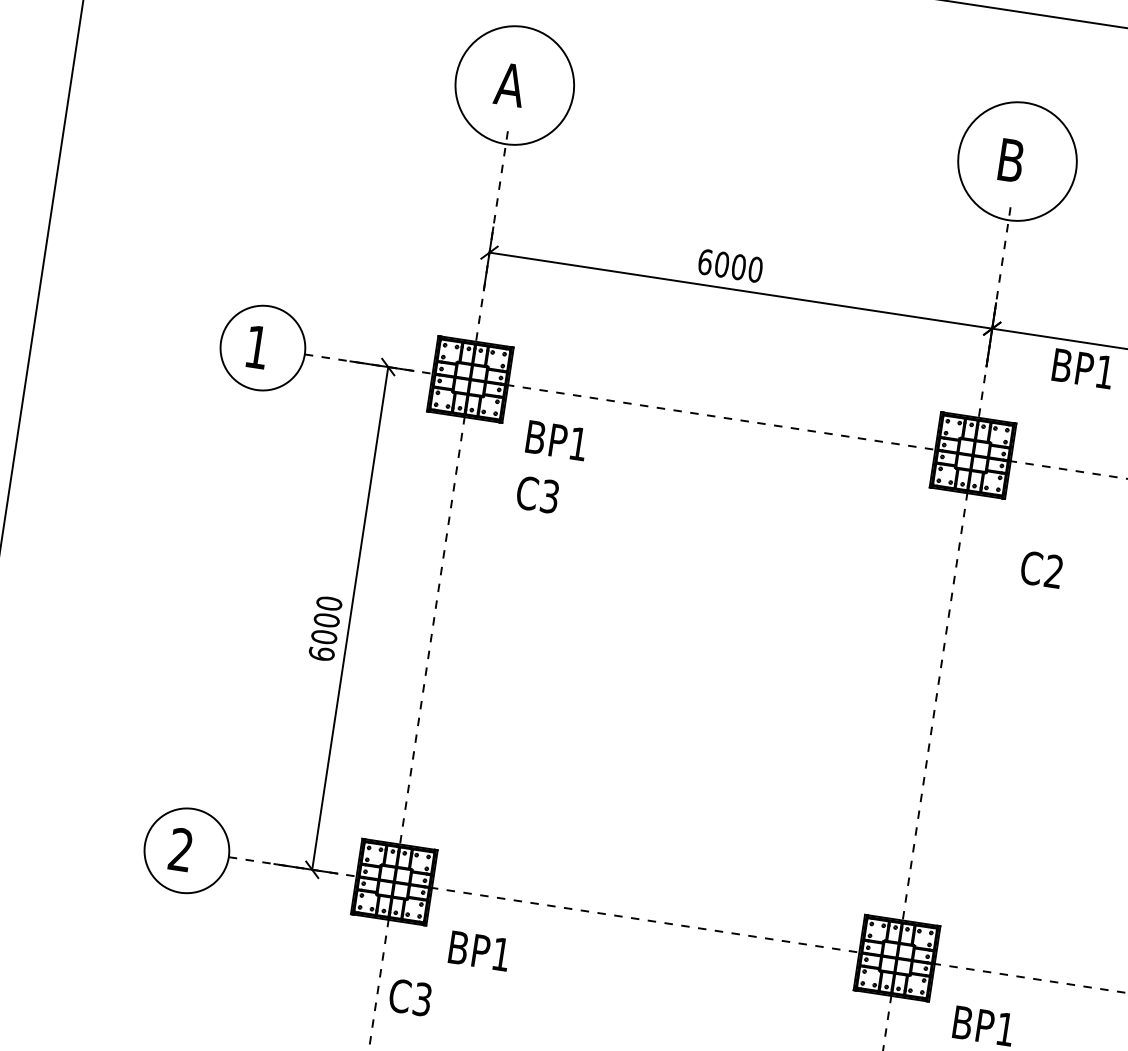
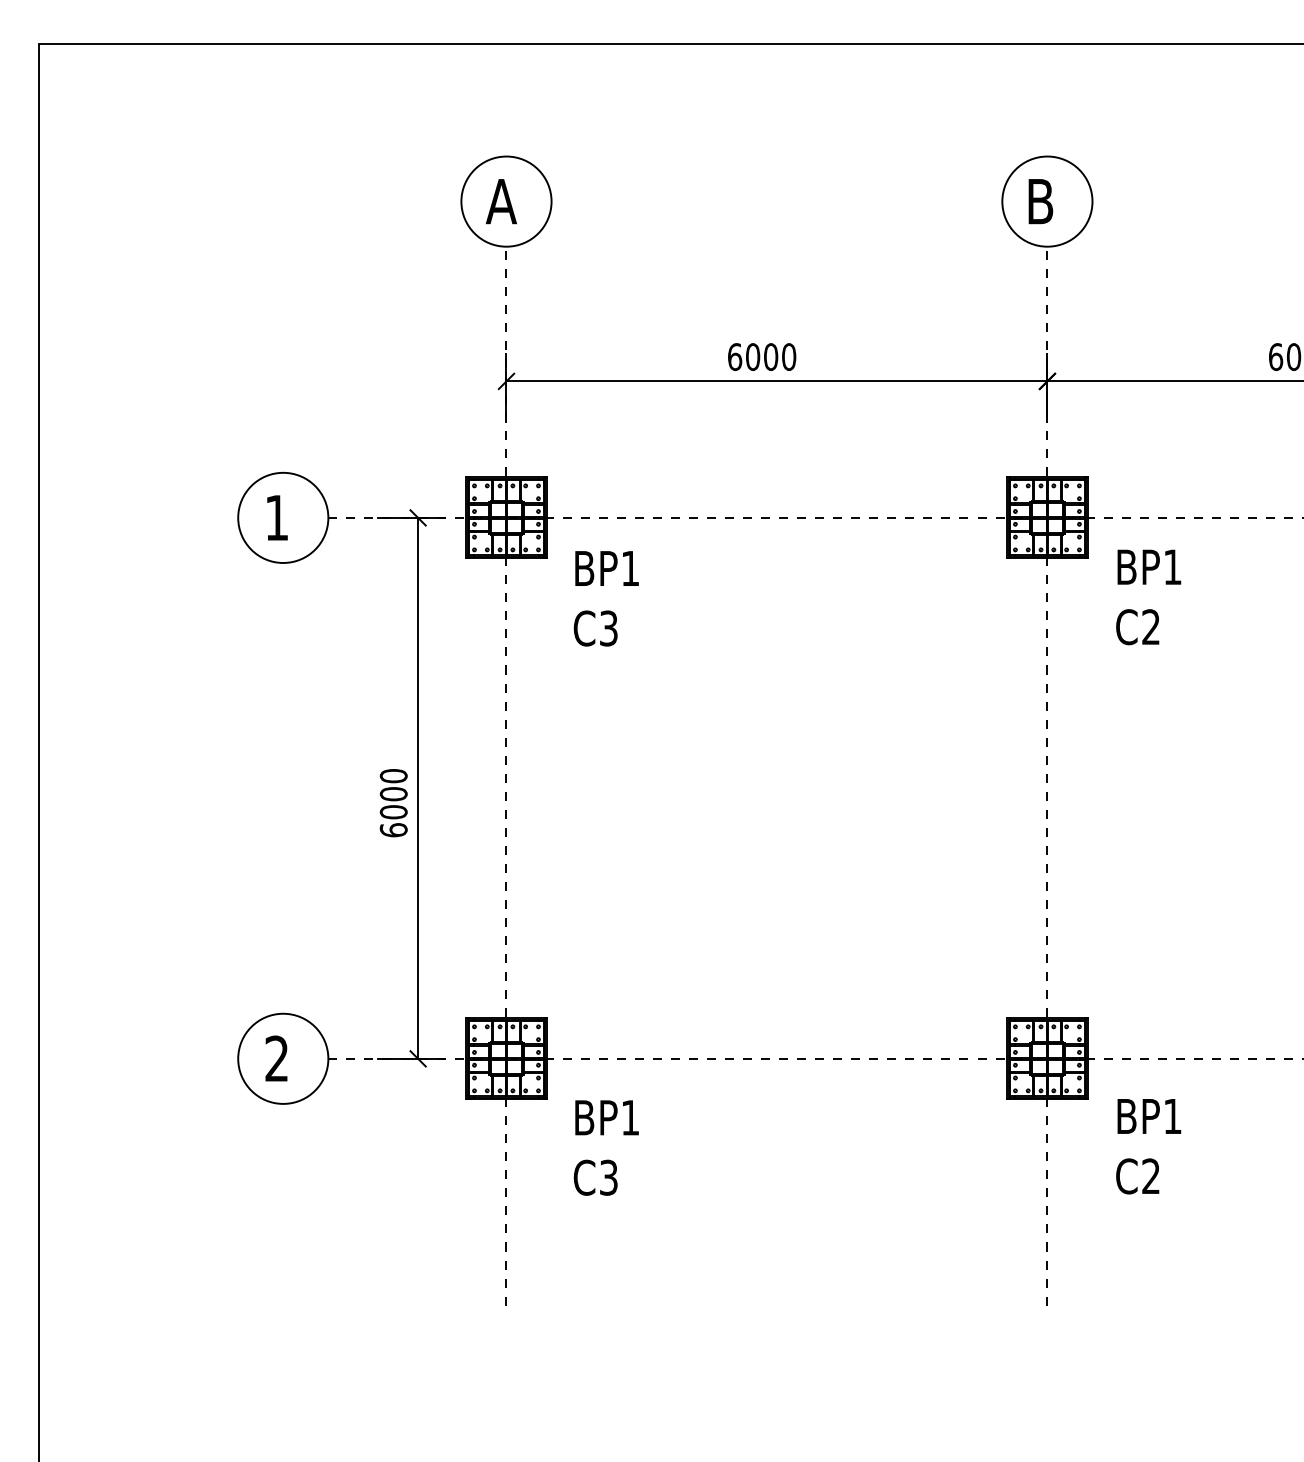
circle: (514, 85) -> (506, 201), size x0.71
circle: (1017, 161) -> (1047, 201), size x0.71
text: (1083, 368) -> (1149, 566), moved
text: (410, 997) -> (595, 1177), moved

